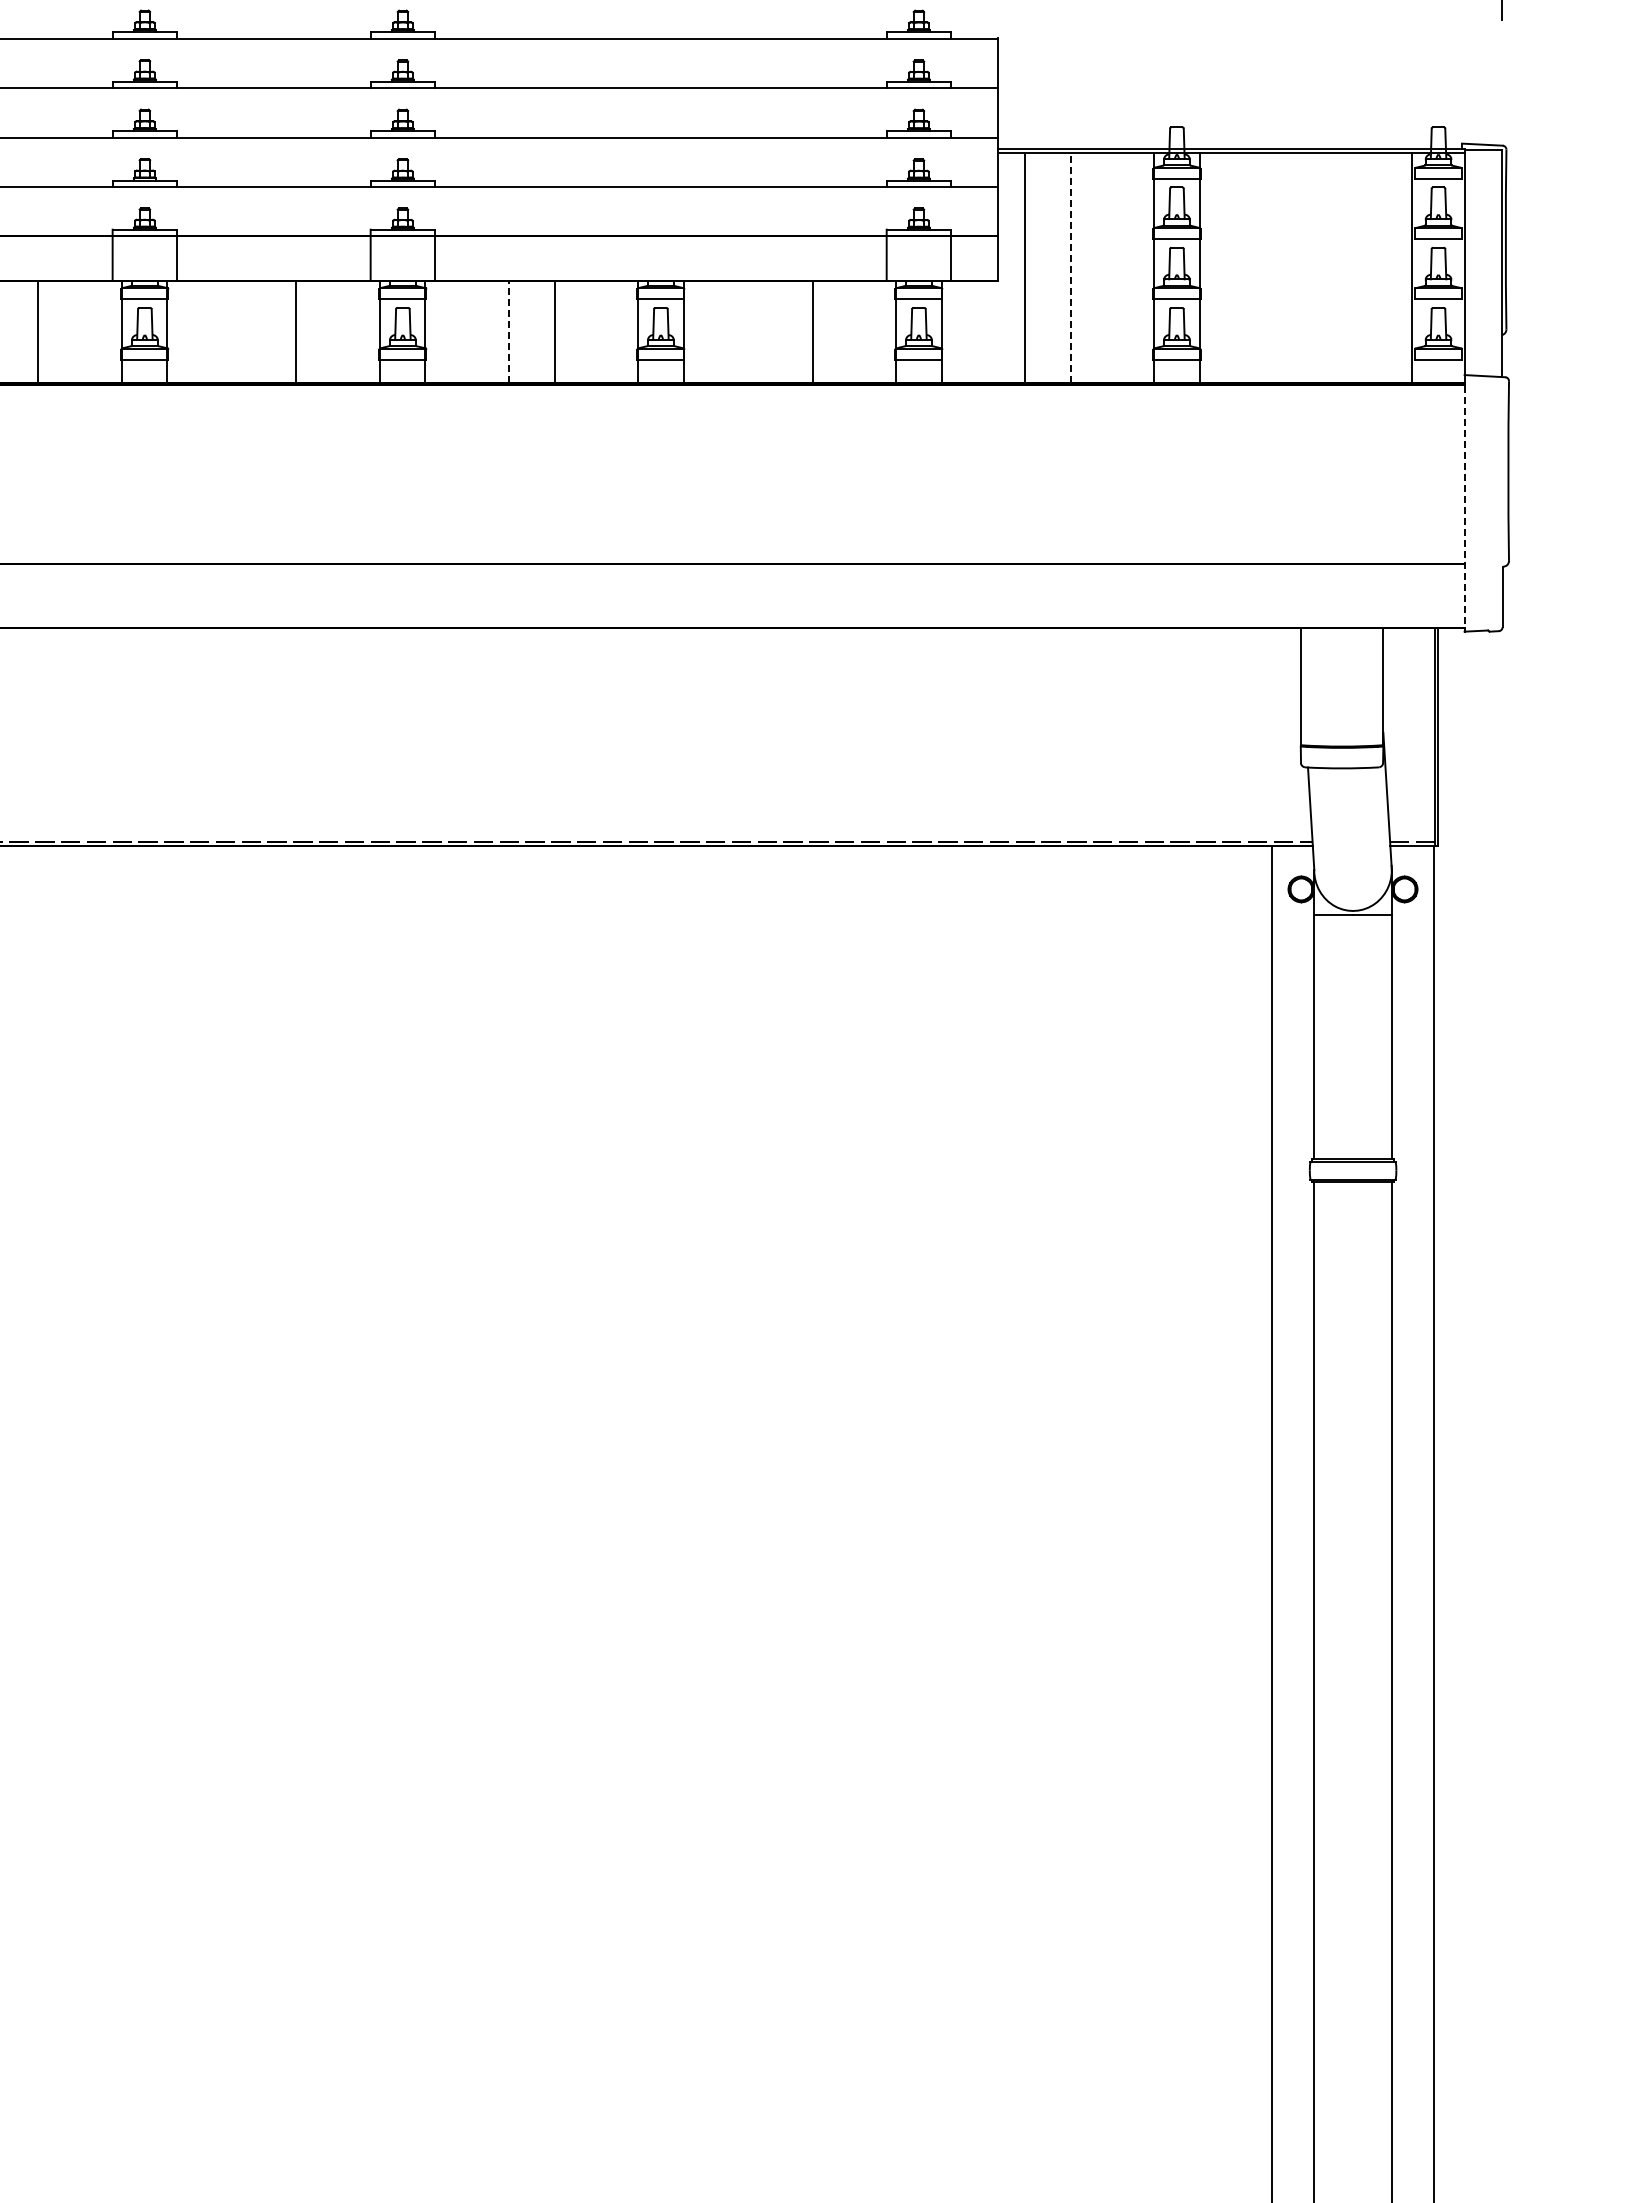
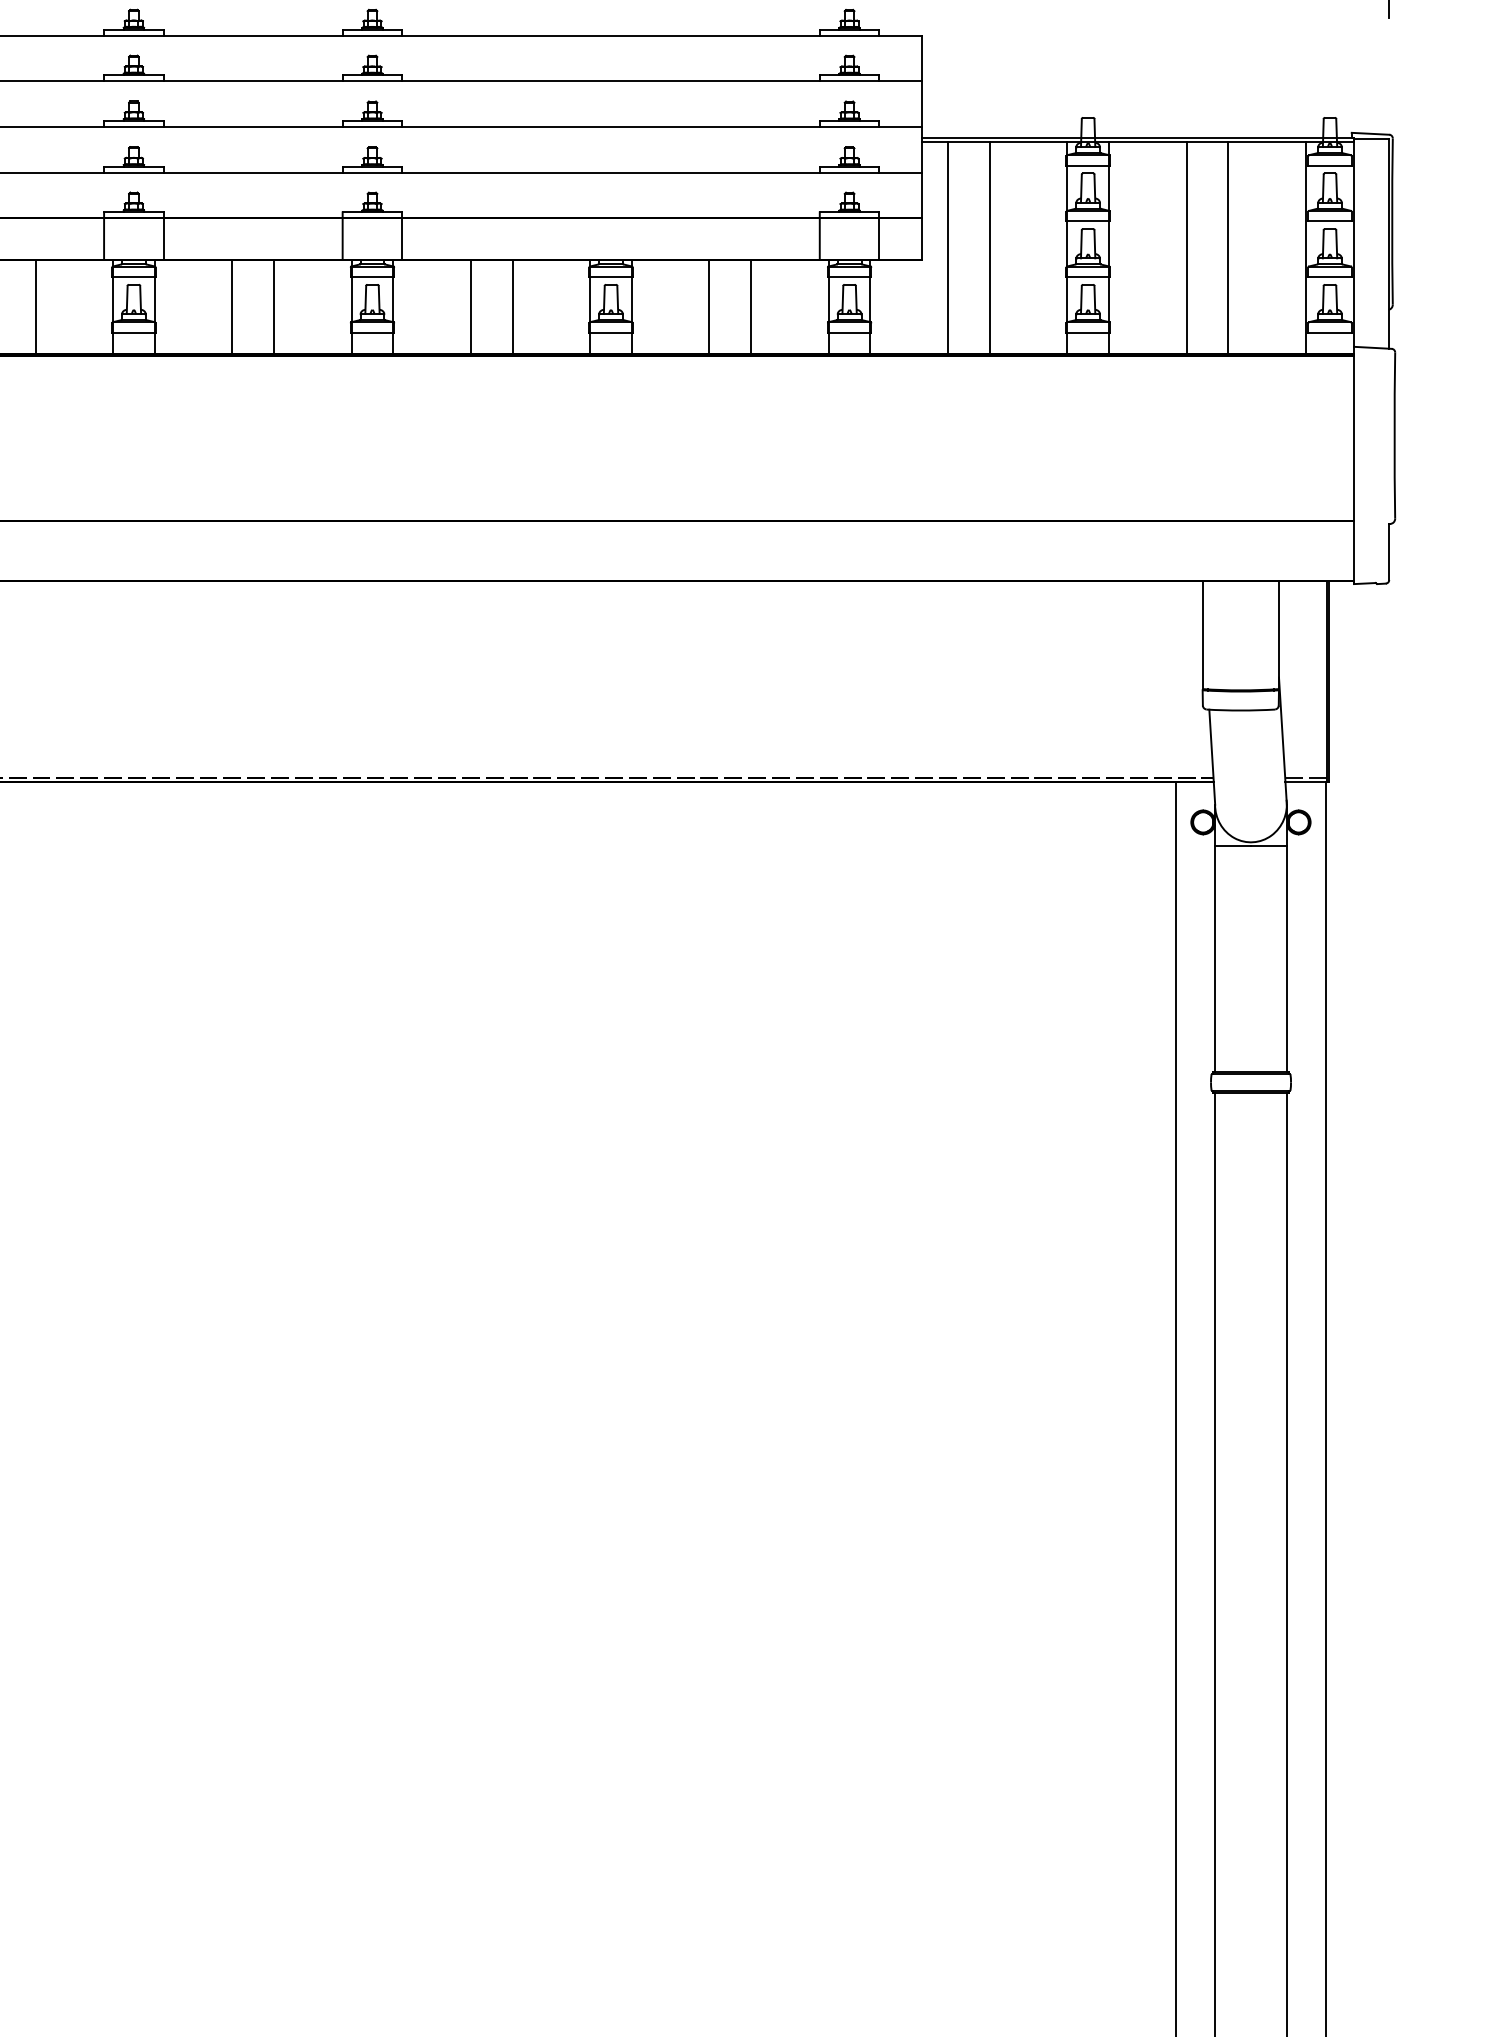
line: (1283, 267) -> (1186, 247), added
line: (1328, 267) -> (1228, 247), added
line: (1070, 268) -> (989, 248), dashed -> solid
line: (251, 331) -> (232, 306), added
line: (767, 331) -> (709, 306), added
line: (509, 332) -> (471, 307), dashed -> solid
line: (1464, 502) -> (1354, 464), dashed -> solid

